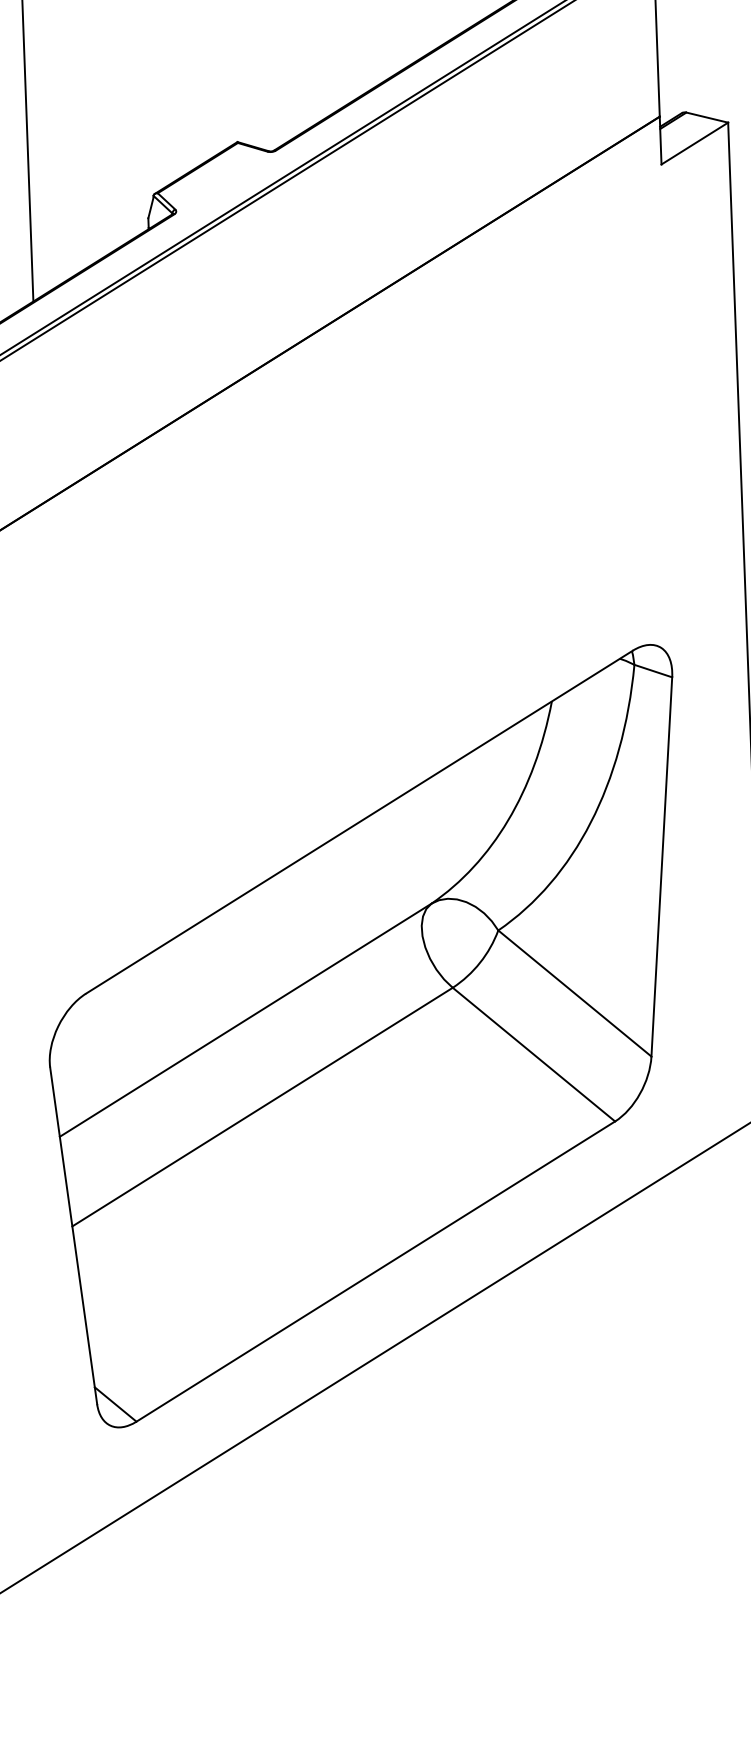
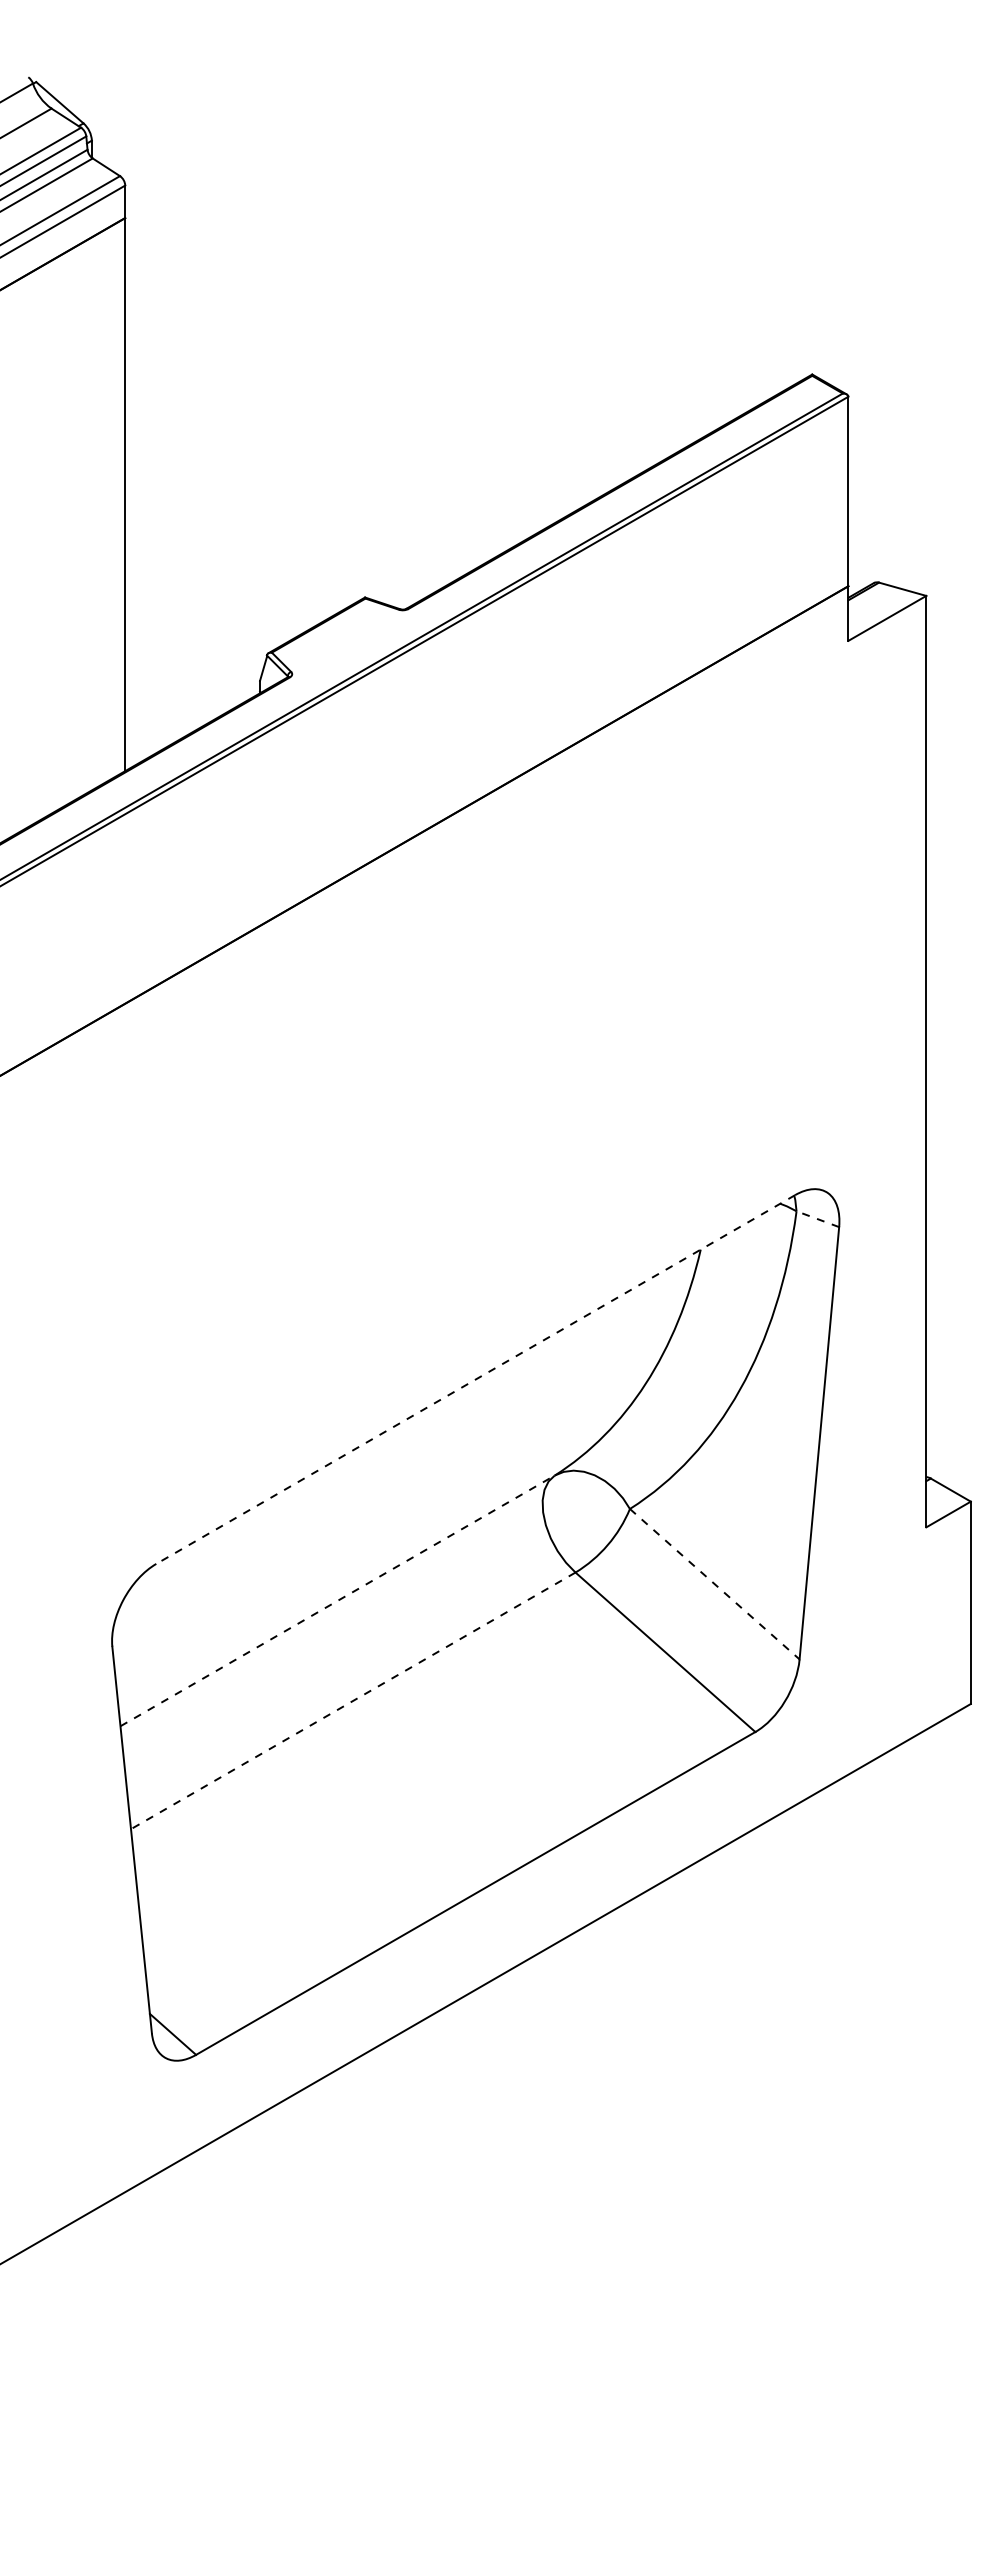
line: (653, 671) -> (817, 1219), solid -> dashed
line: (359, 822) -> (475, 1379), solid -> dashed
line: (575, 993) -> (715, 1584), solid -> dashed
line: (245, 1019) -> (337, 1600), solid -> dashed
line: (262, 1106) -> (353, 1700), solid -> dashed

